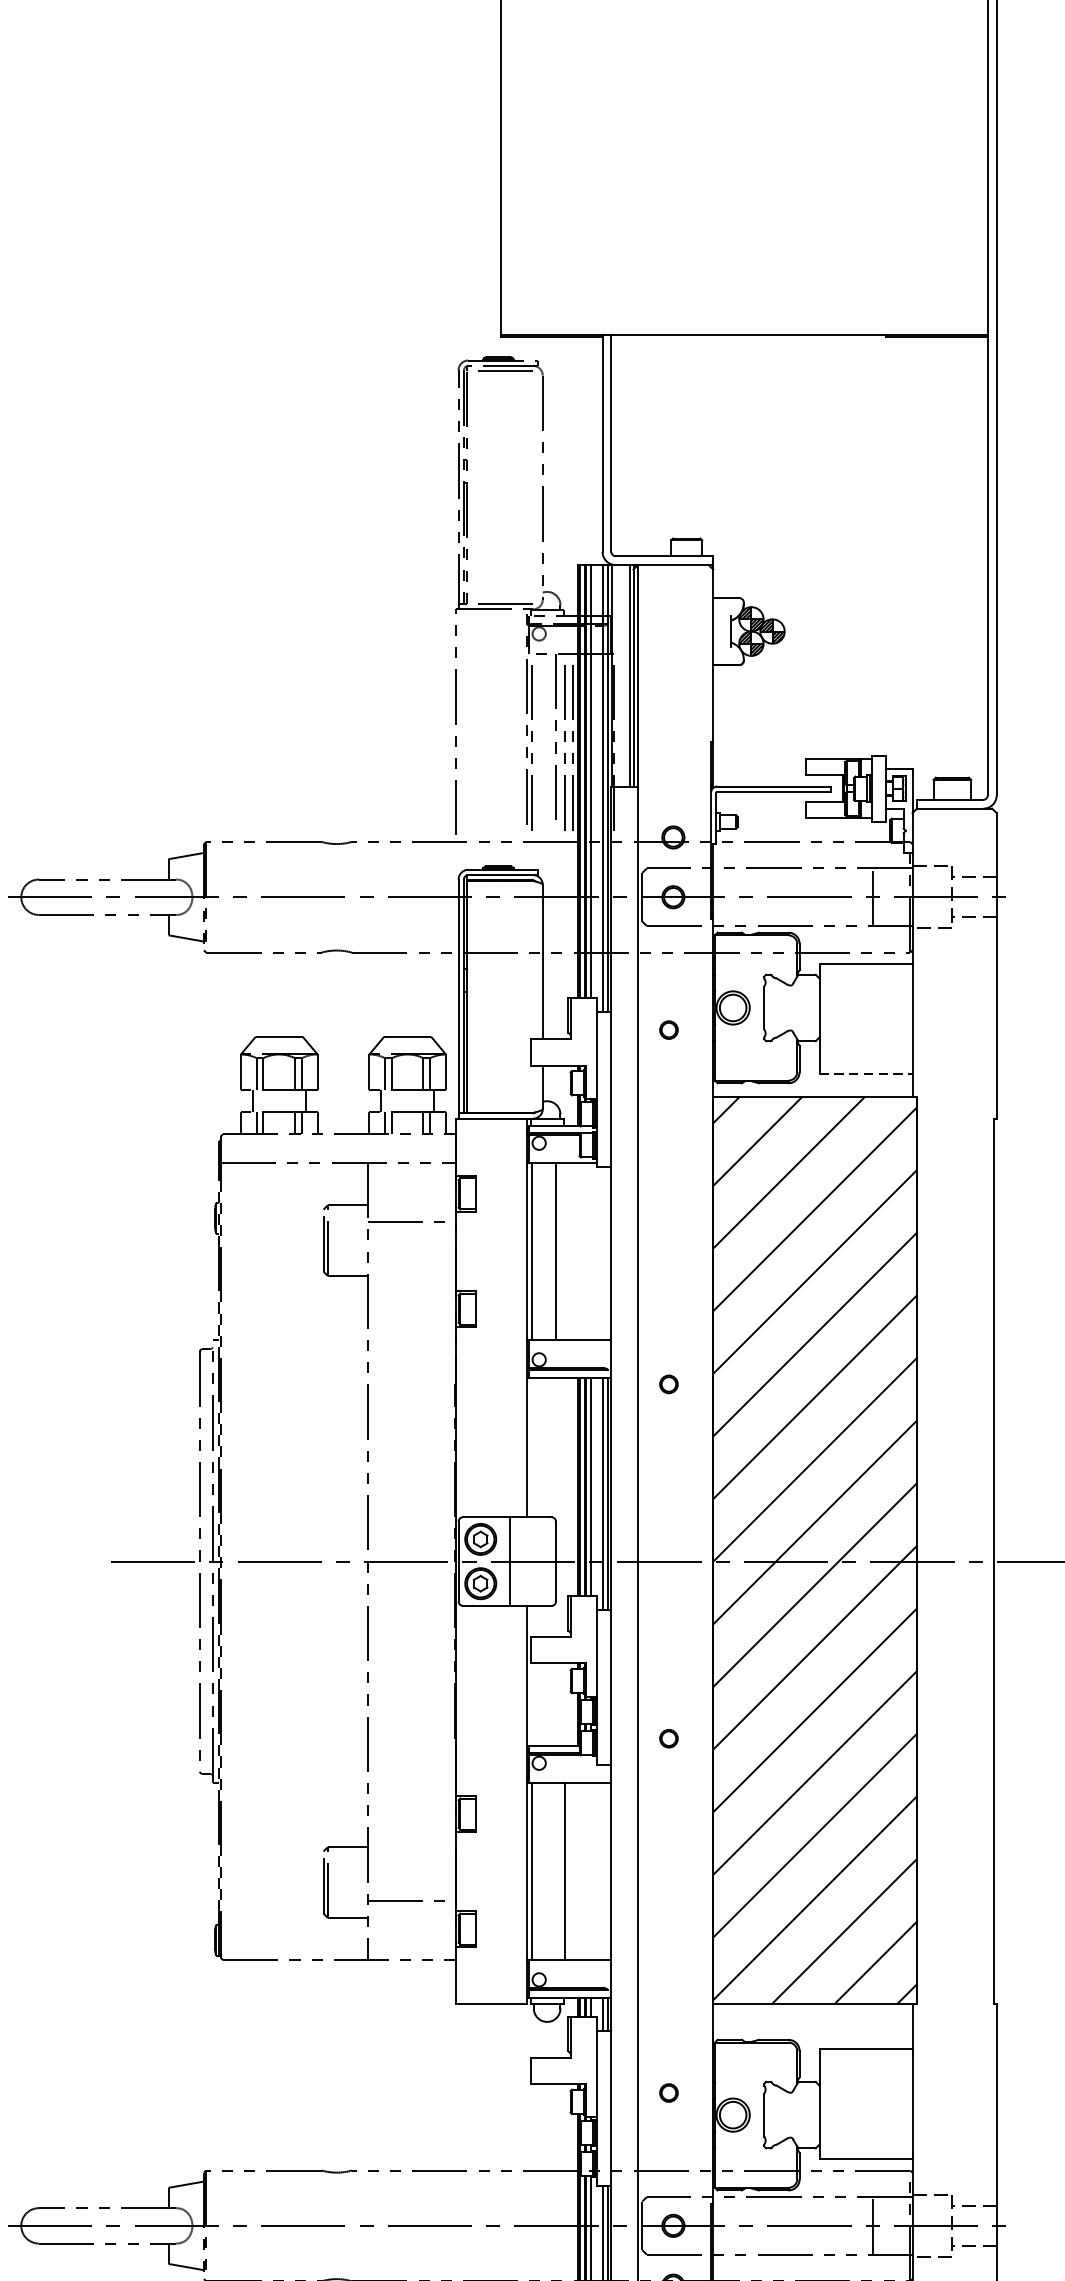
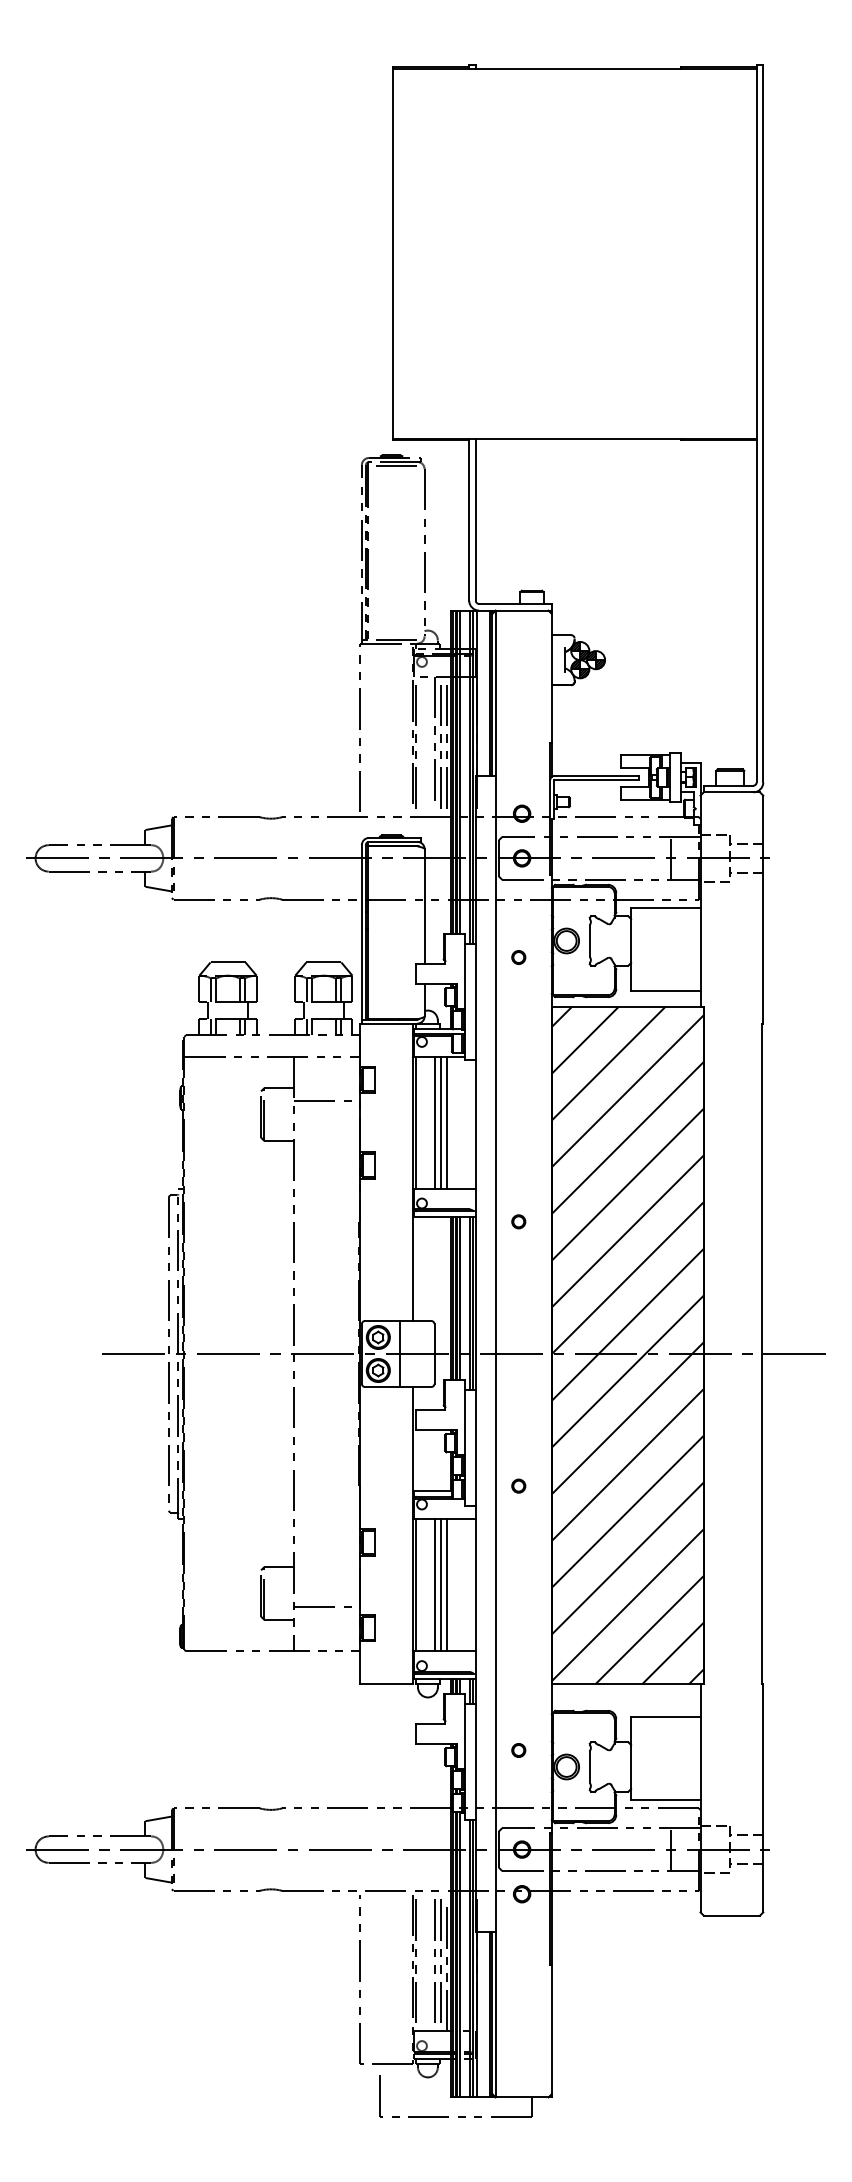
line: (865, 1074) -> (665, 990), dashed -> solid
line: (565, 1251) -> (441, 1122), added
line: (573, 1251) -> (447, 1122), added
line: (555, 1871) -> (434, 1585), added
line: (573, 1871) -> (447, 1585), added

